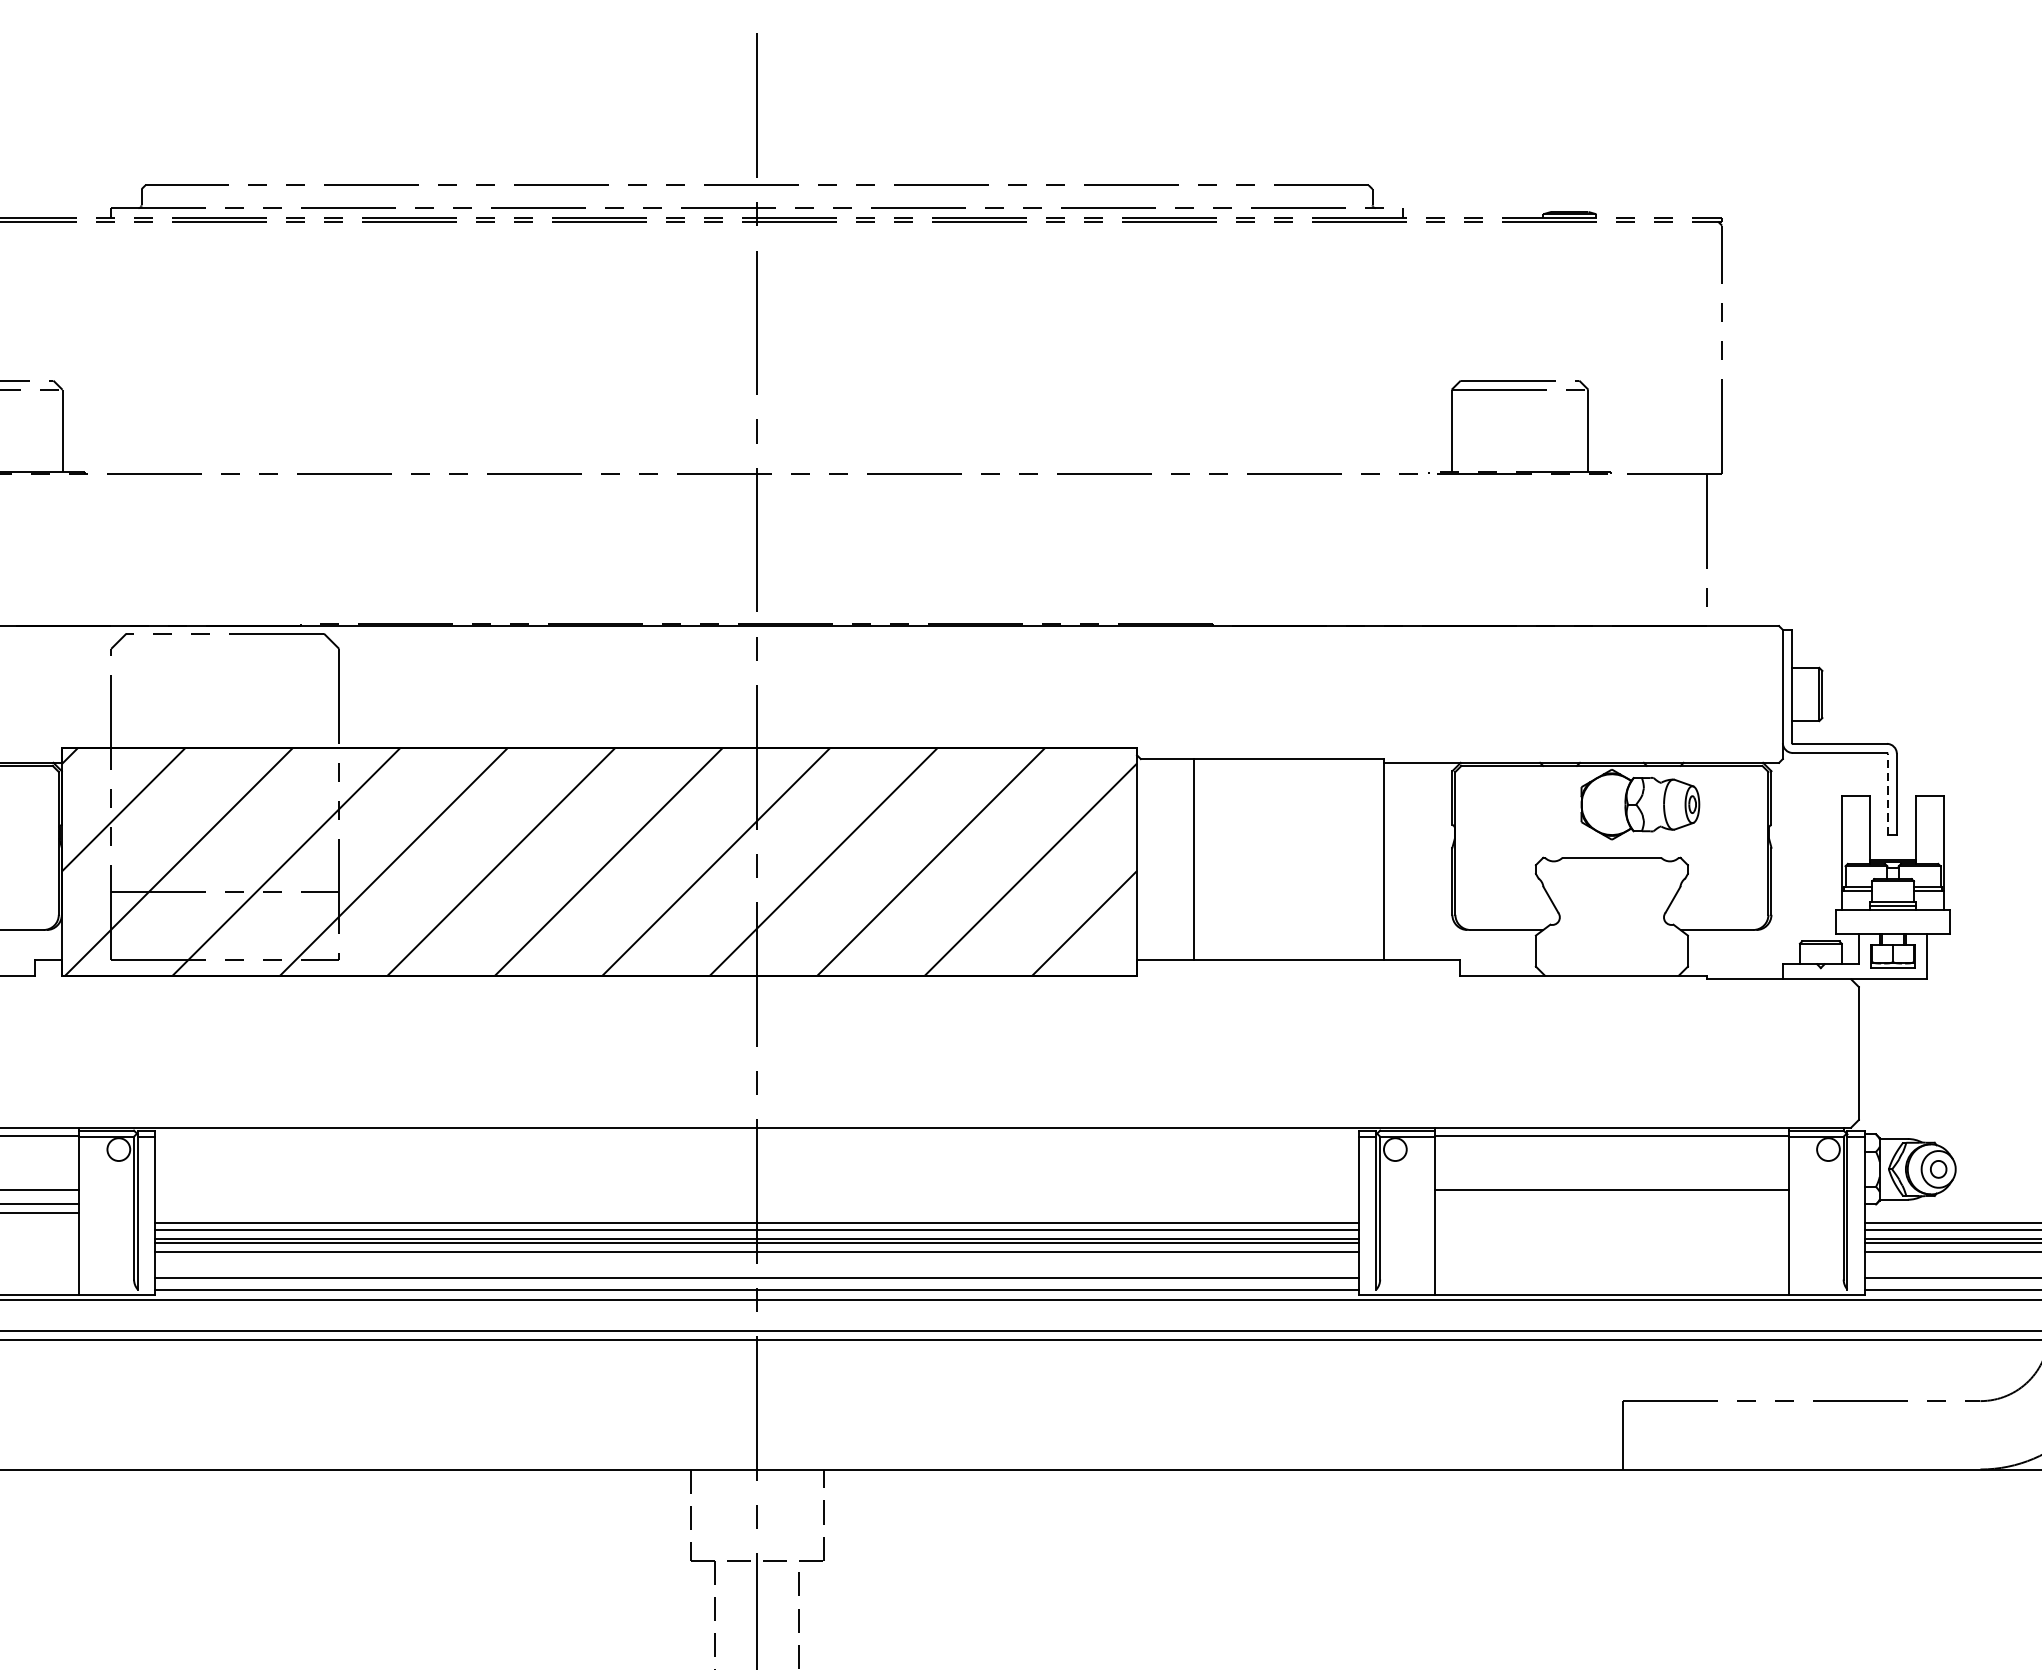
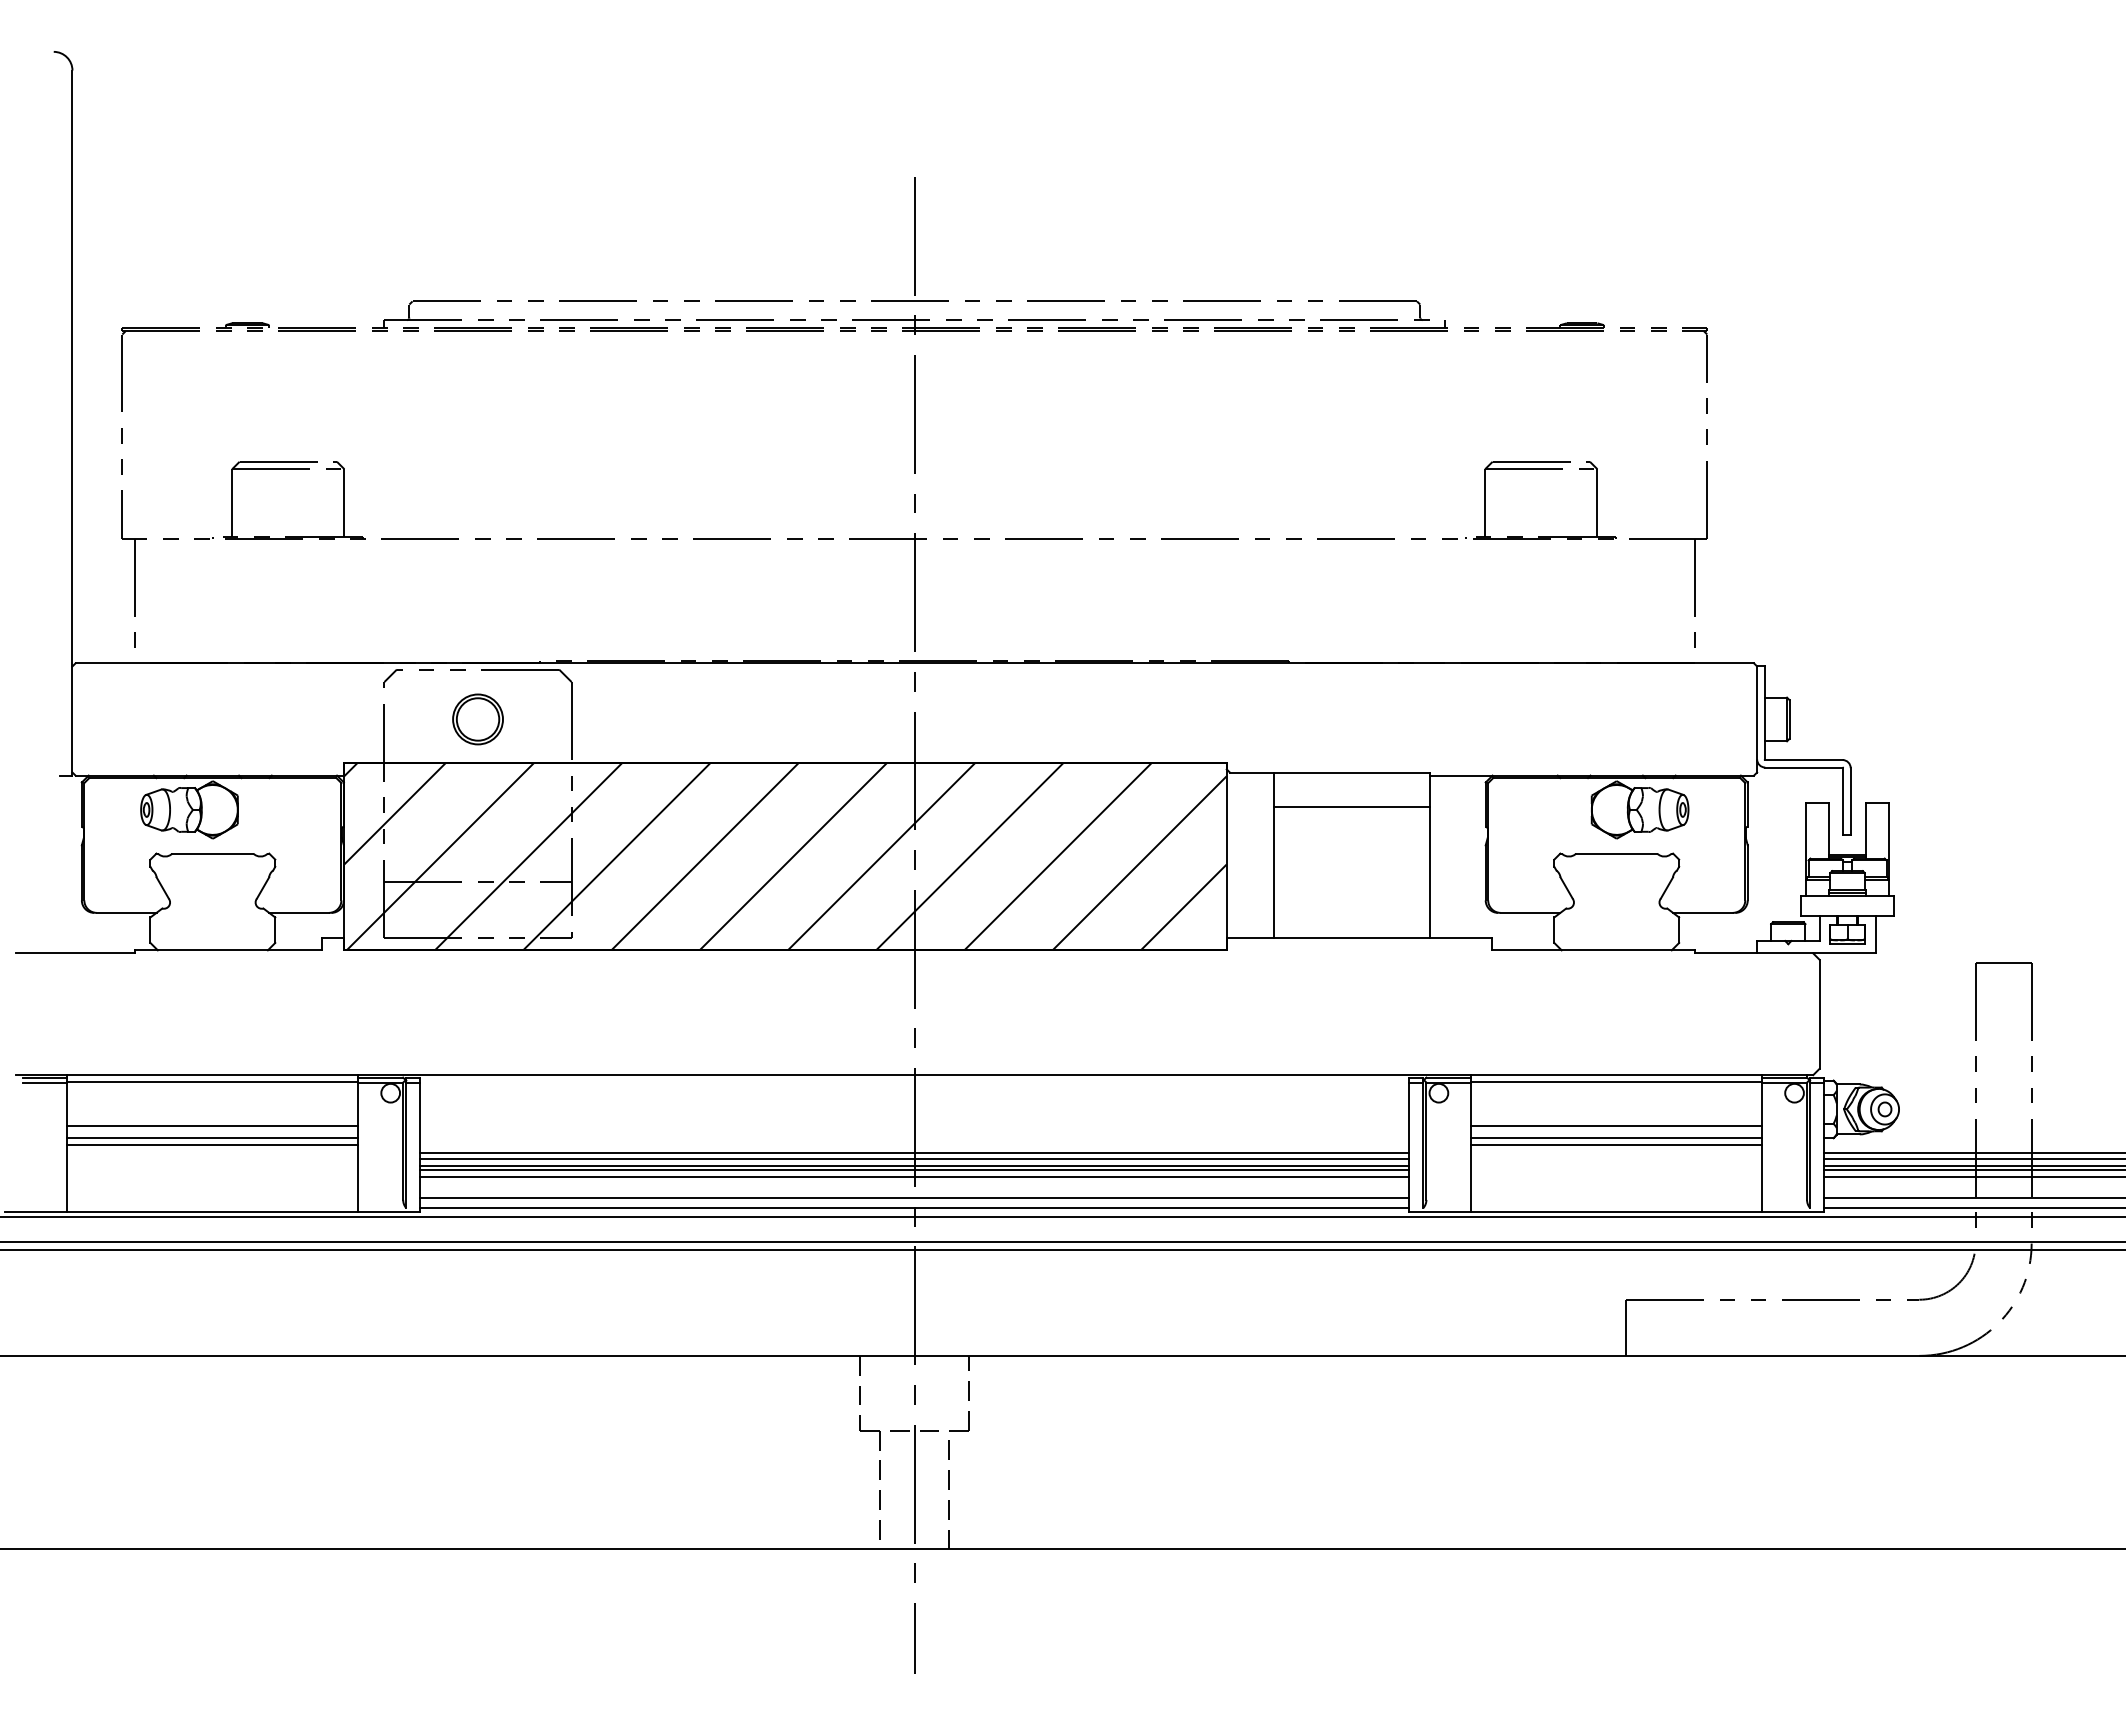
part: (224, 694) -> (477, 719), added
line: (1888, 794) -> (1843, 801), dashed -> solid
line: (1288, 800) -> (1351, 806), added
line: (1611, 1203) -> (1616, 1137), added
line: (1611, 1212) -> (1616, 1144), added

